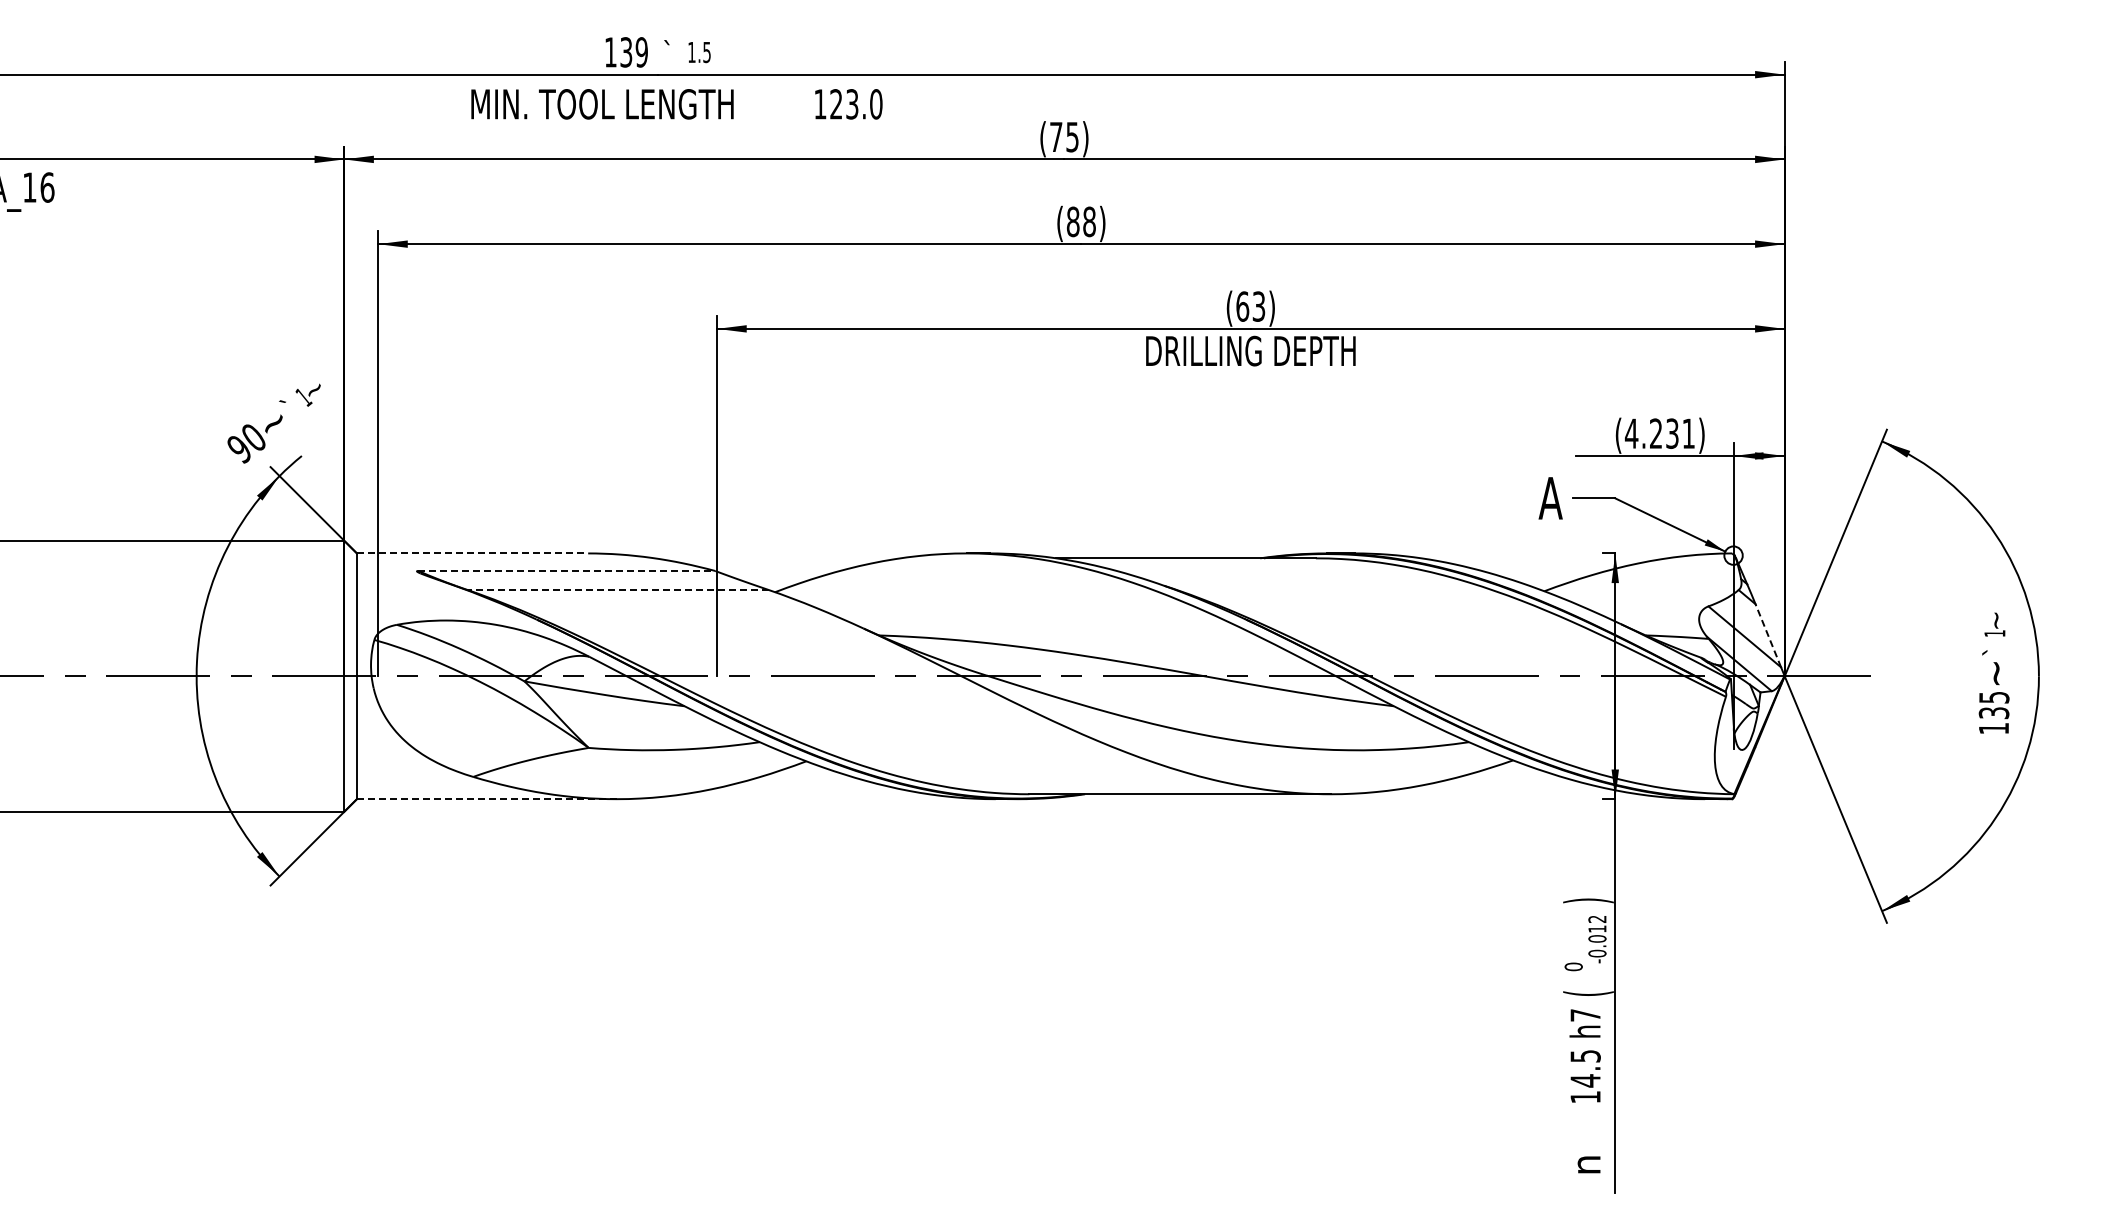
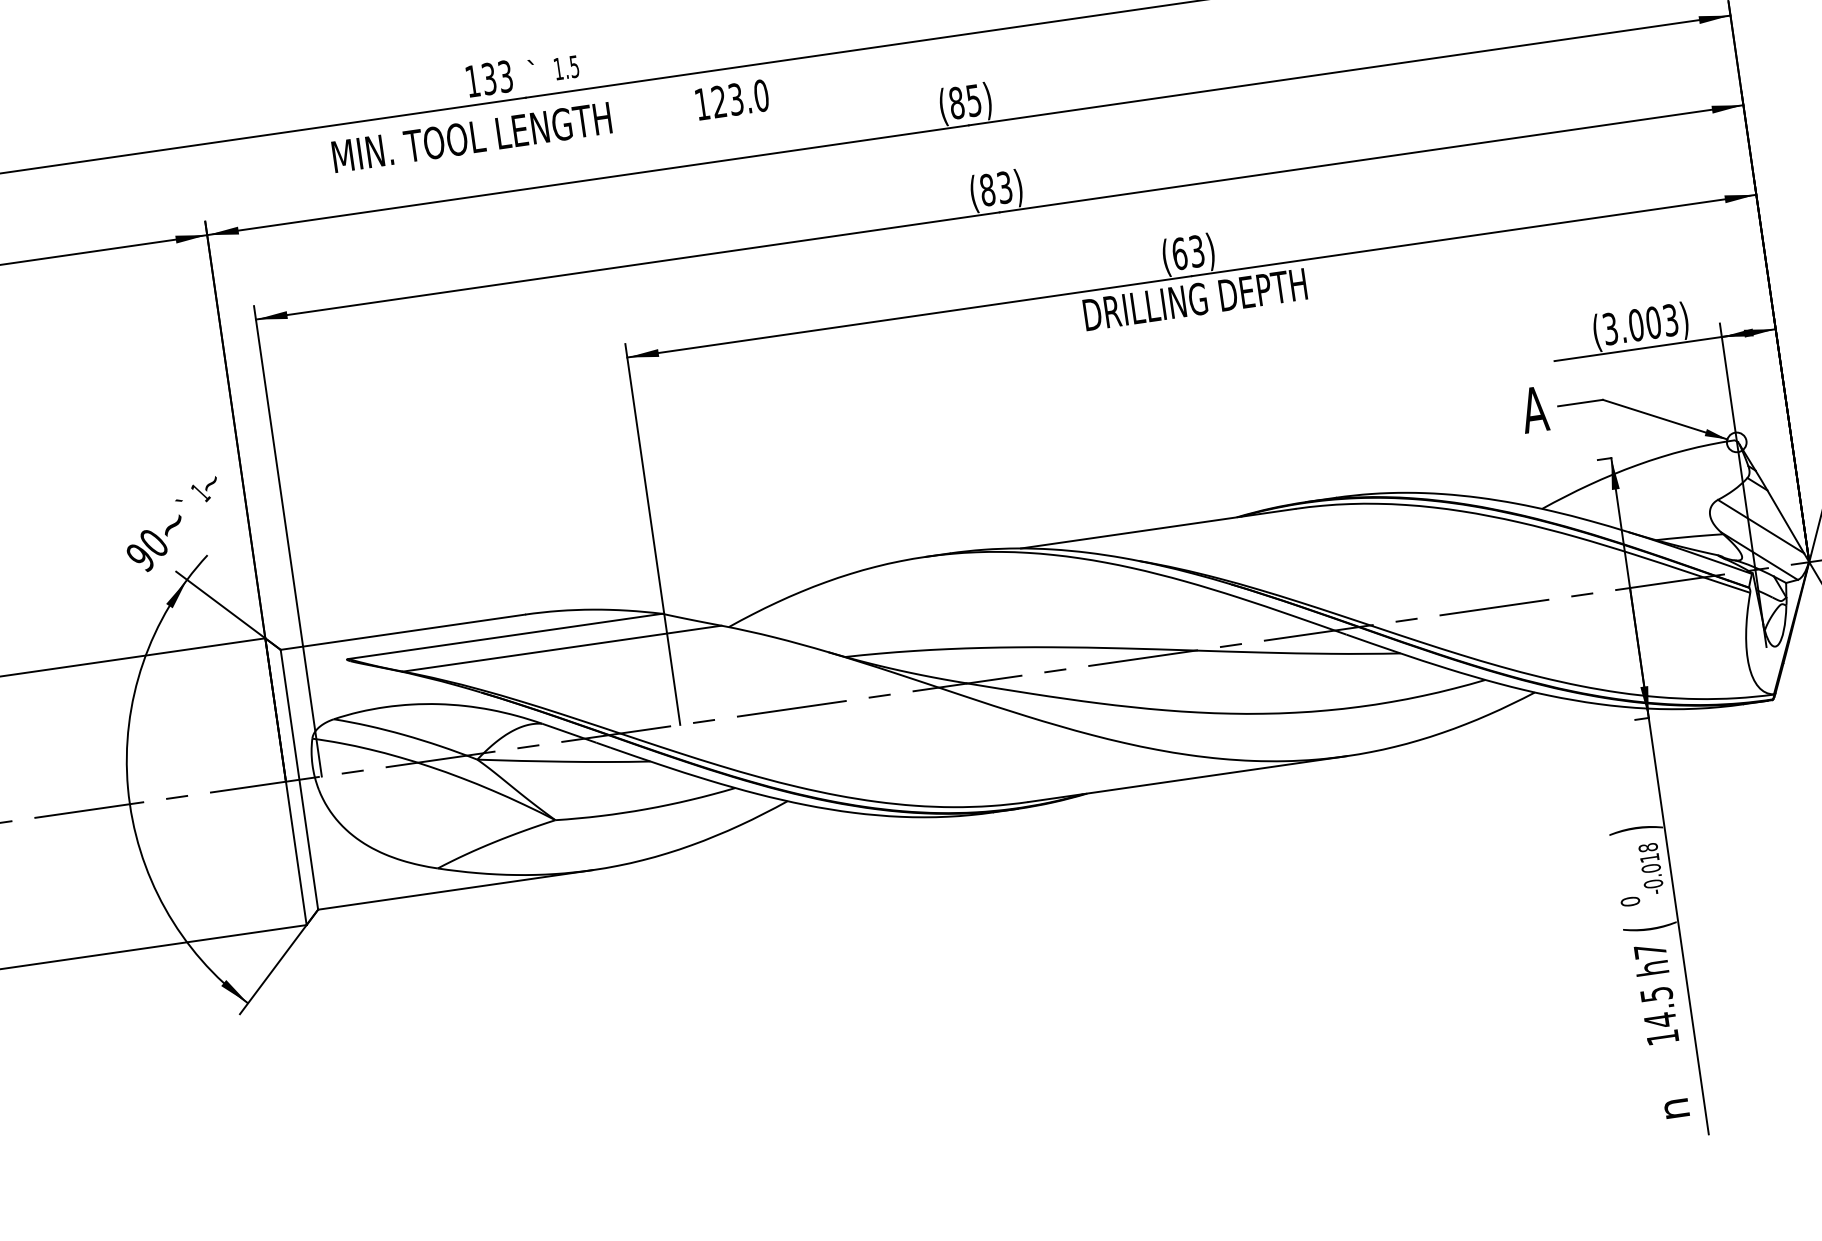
text: (641, 52) -> (505, 76), 139 -> 133
text: (1056, 136) -> (956, 102), (75) -> (85)
text: (1089, 221) -> (1004, 187), (88) -> (83)
text: (1659, 433) -> (1639, 324), (4.231) -> (3.003)
line: (472, 553) -> (402, 632), dashed -> solid
line: (567, 570) -> (505, 635), dashed -> solid
line: (617, 589) -> (561, 648), dashed -> solid
line: (1768, 635) -> (1785, 521), dashed -> solid
line: (486, 799) -> (455, 890), dashed -> solid
text: (1597, 919) -> (1648, 847), -0.012 -> -0.018

